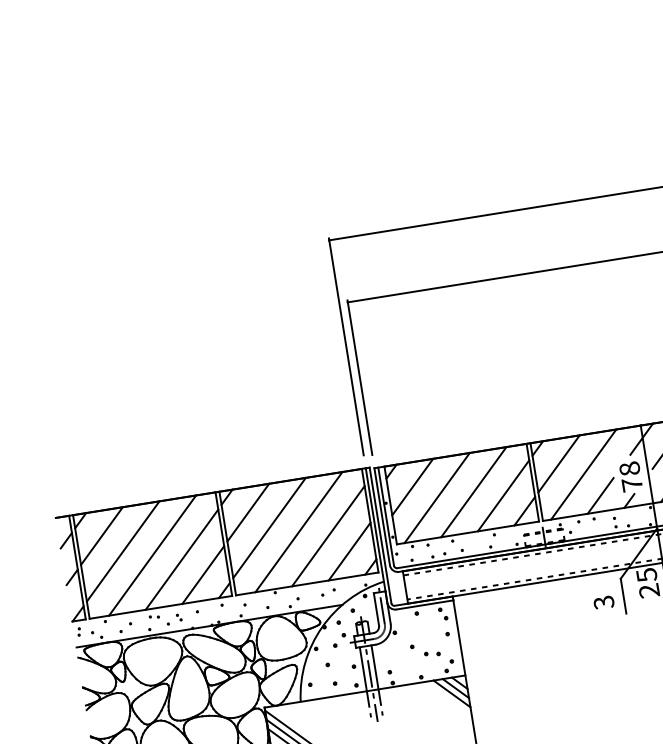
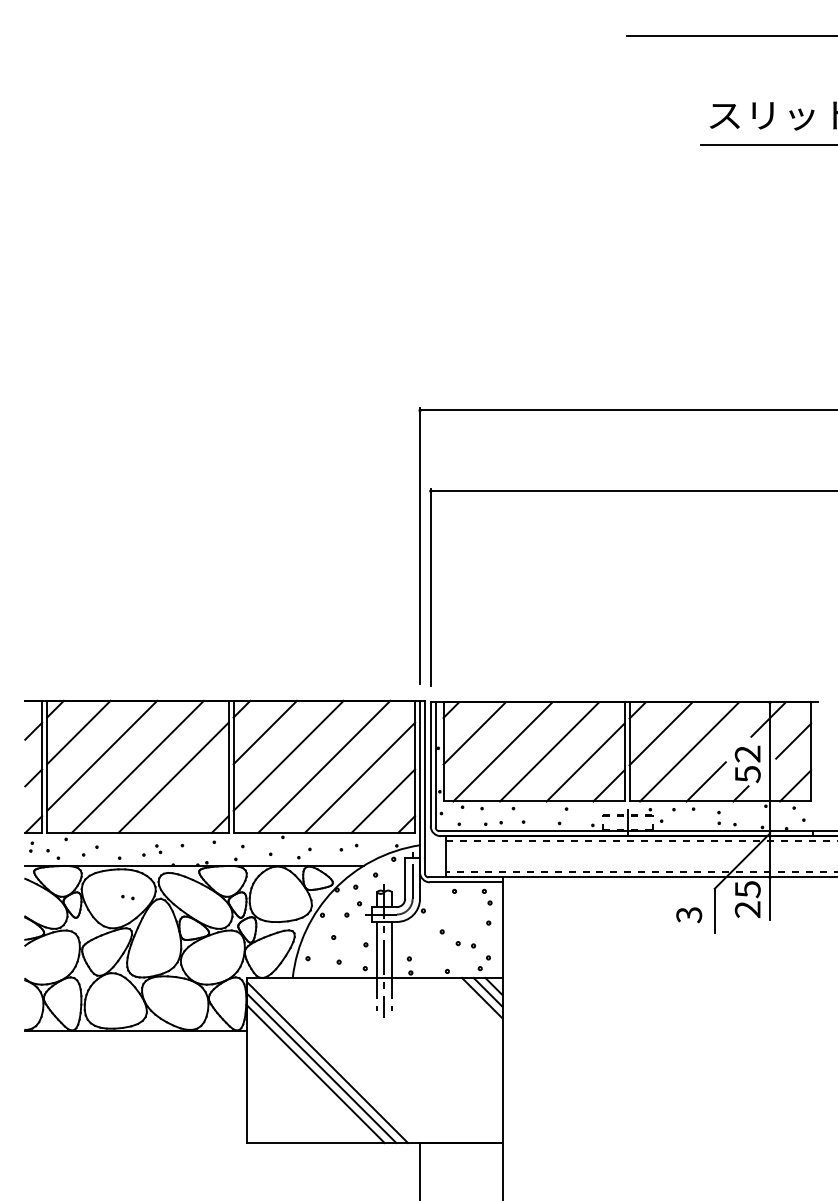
text: (630, 477) -> (747, 764), 78 -> 52
line: (202, 574) -> (196, 800), removed
part: (154, 617) -> (127, 897), moved

